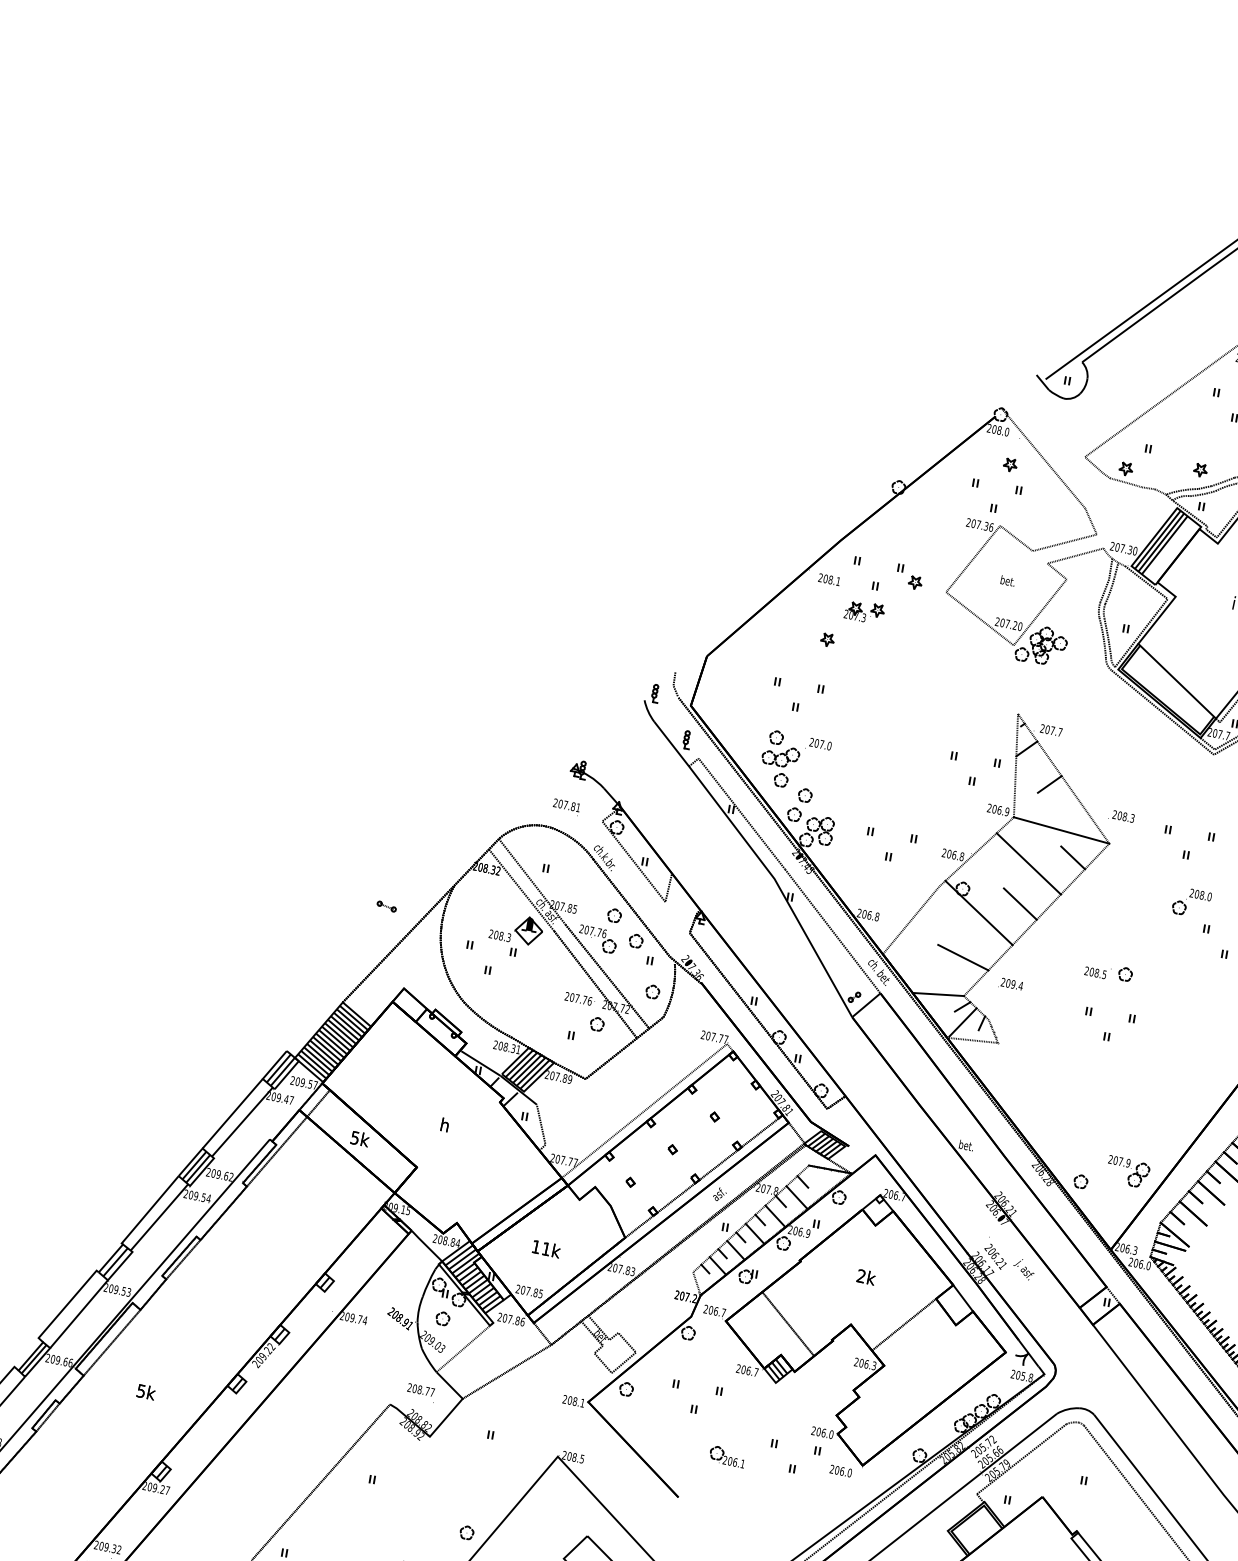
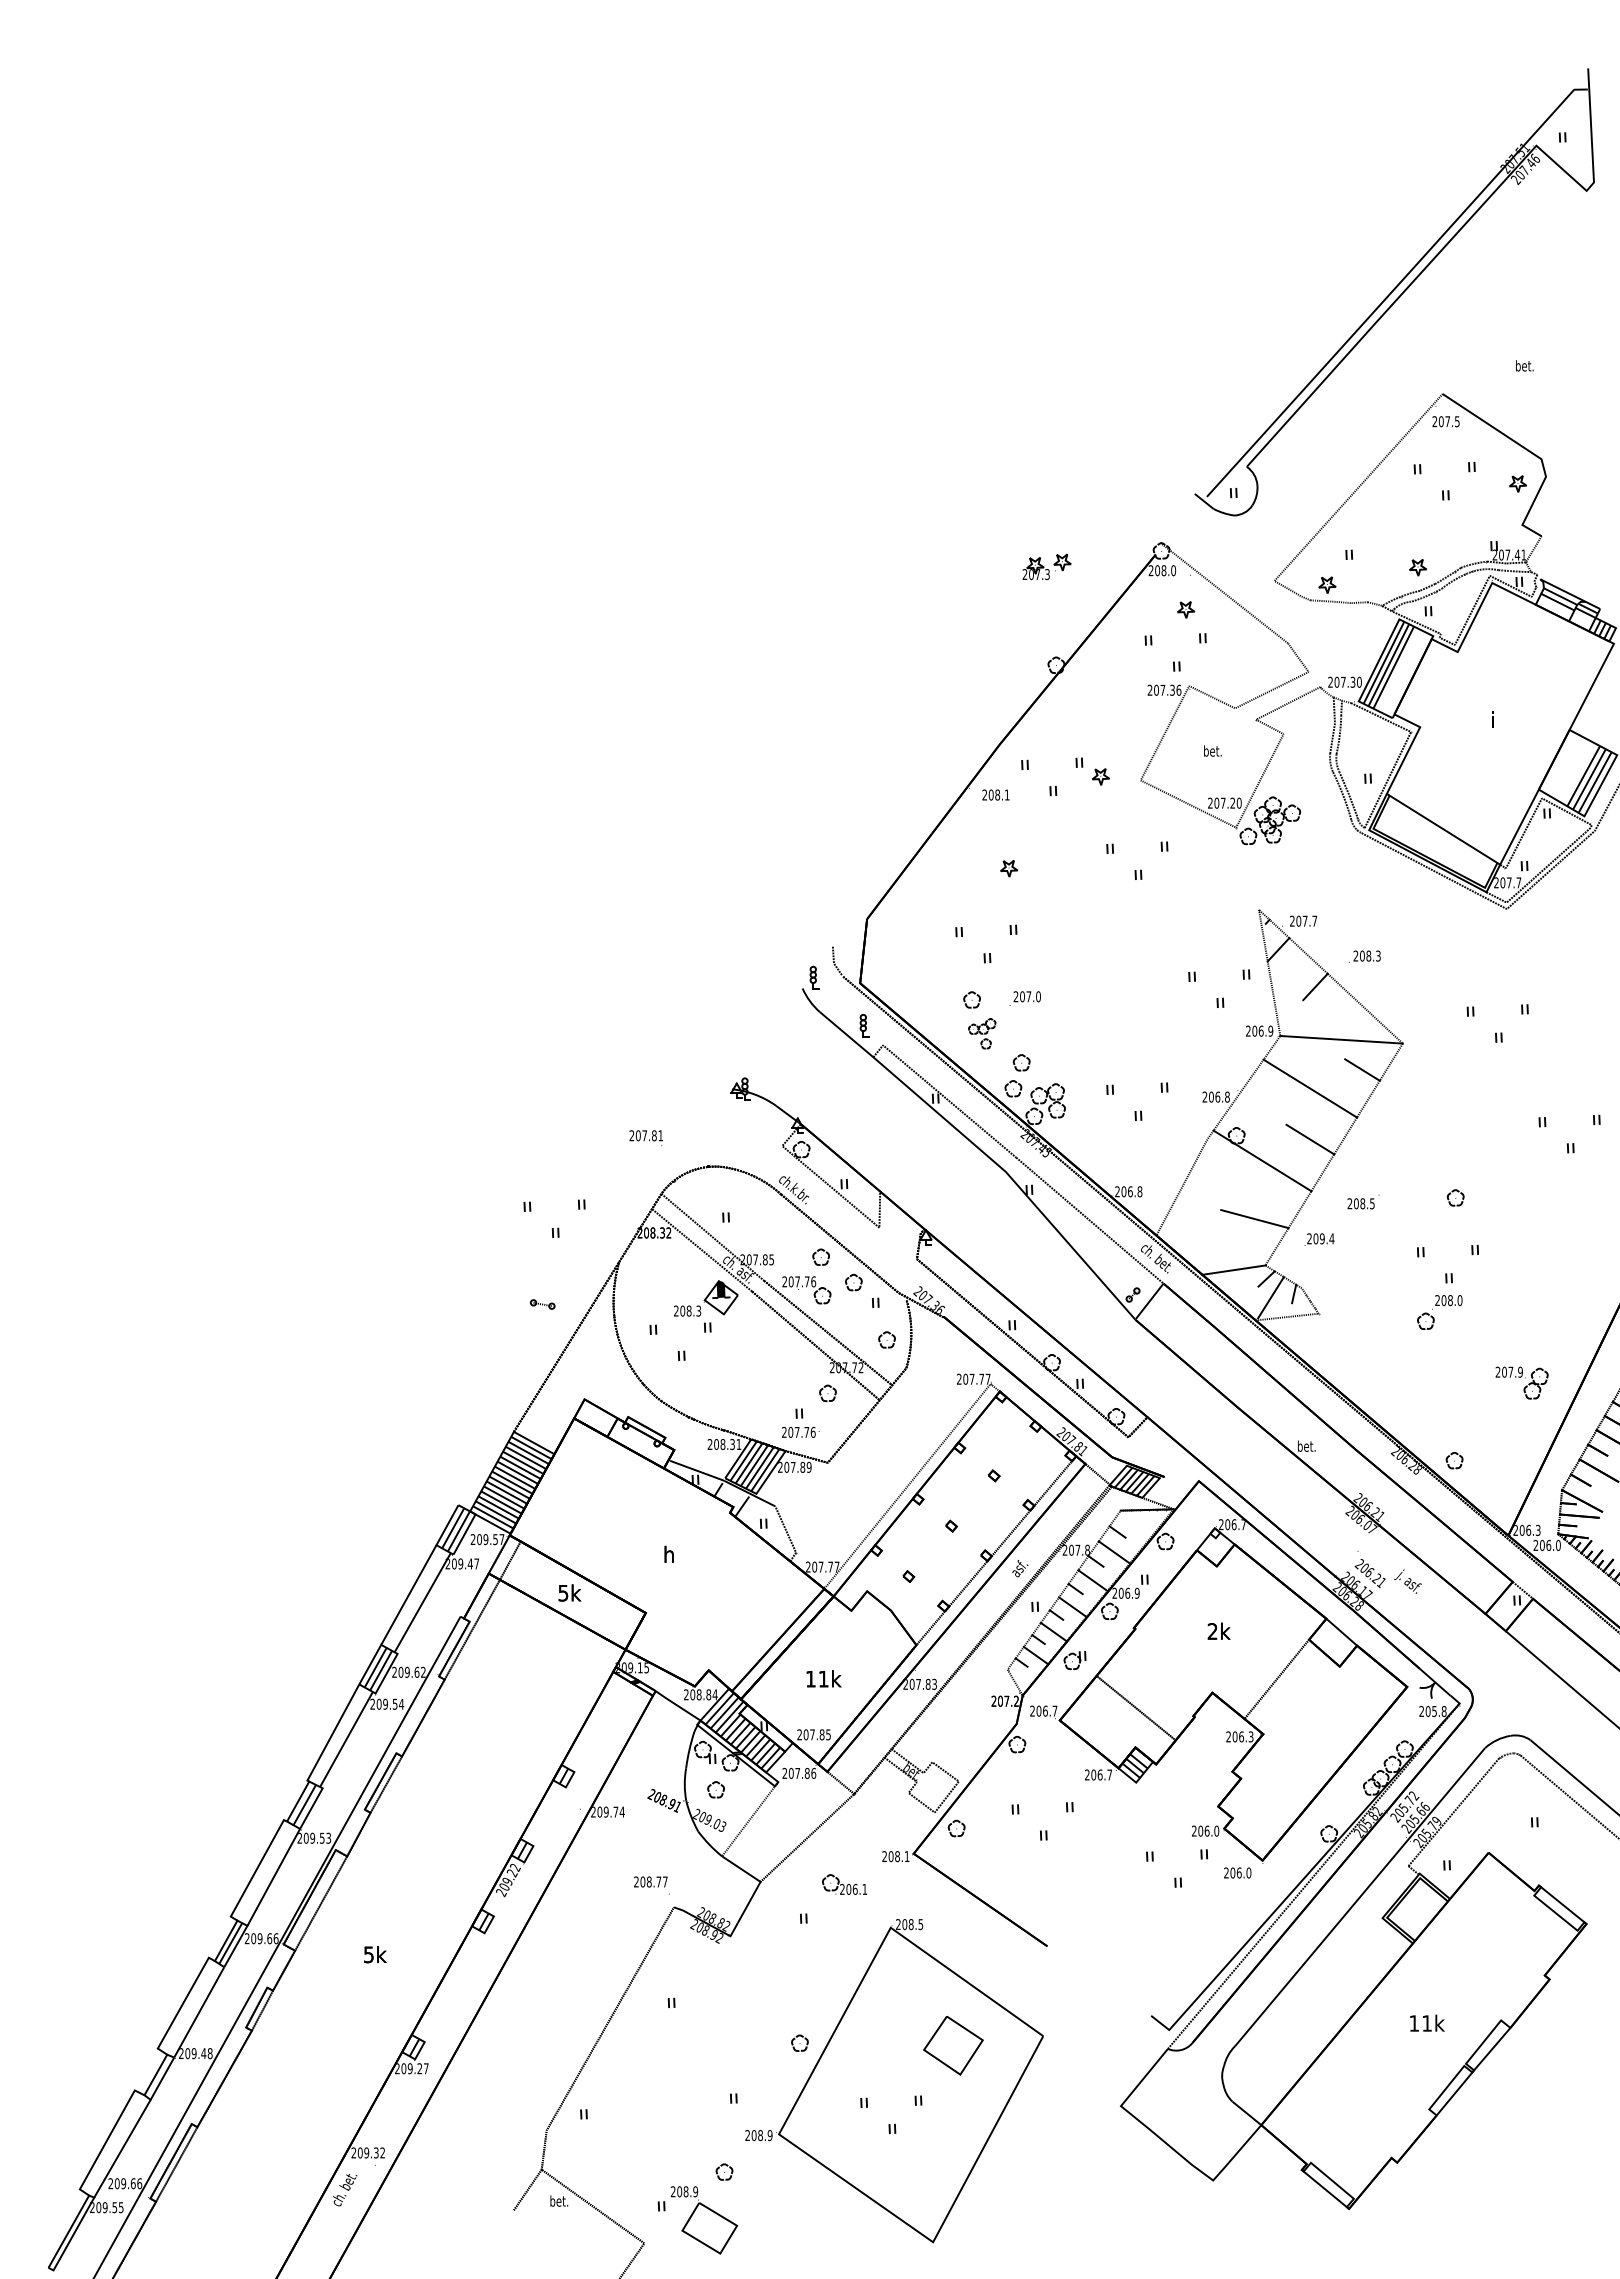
part: (864, 611) -> (1046, 566), moved
part: (931, 662) -> (1140, 869), added
part: (779, 765) -> (982, 1033), size x0.6
text: (566, 806) -> (645, 1137), moved
text: (1121, 816) -> (1364, 956), moved
part: (411, 848) -> (557, 1227), added
part: (1192, 897) -> (1439, 1305), moved
text: (1097, 971) -> (1363, 1201), moved
text: (580, 998) -> (800, 1431), moved
part: (1127, 1171) -> (1521, 1382), moved
text: (421, 1392) -> (651, 1885), moved
part: (727, 1456) -> (844, 1884), moved

